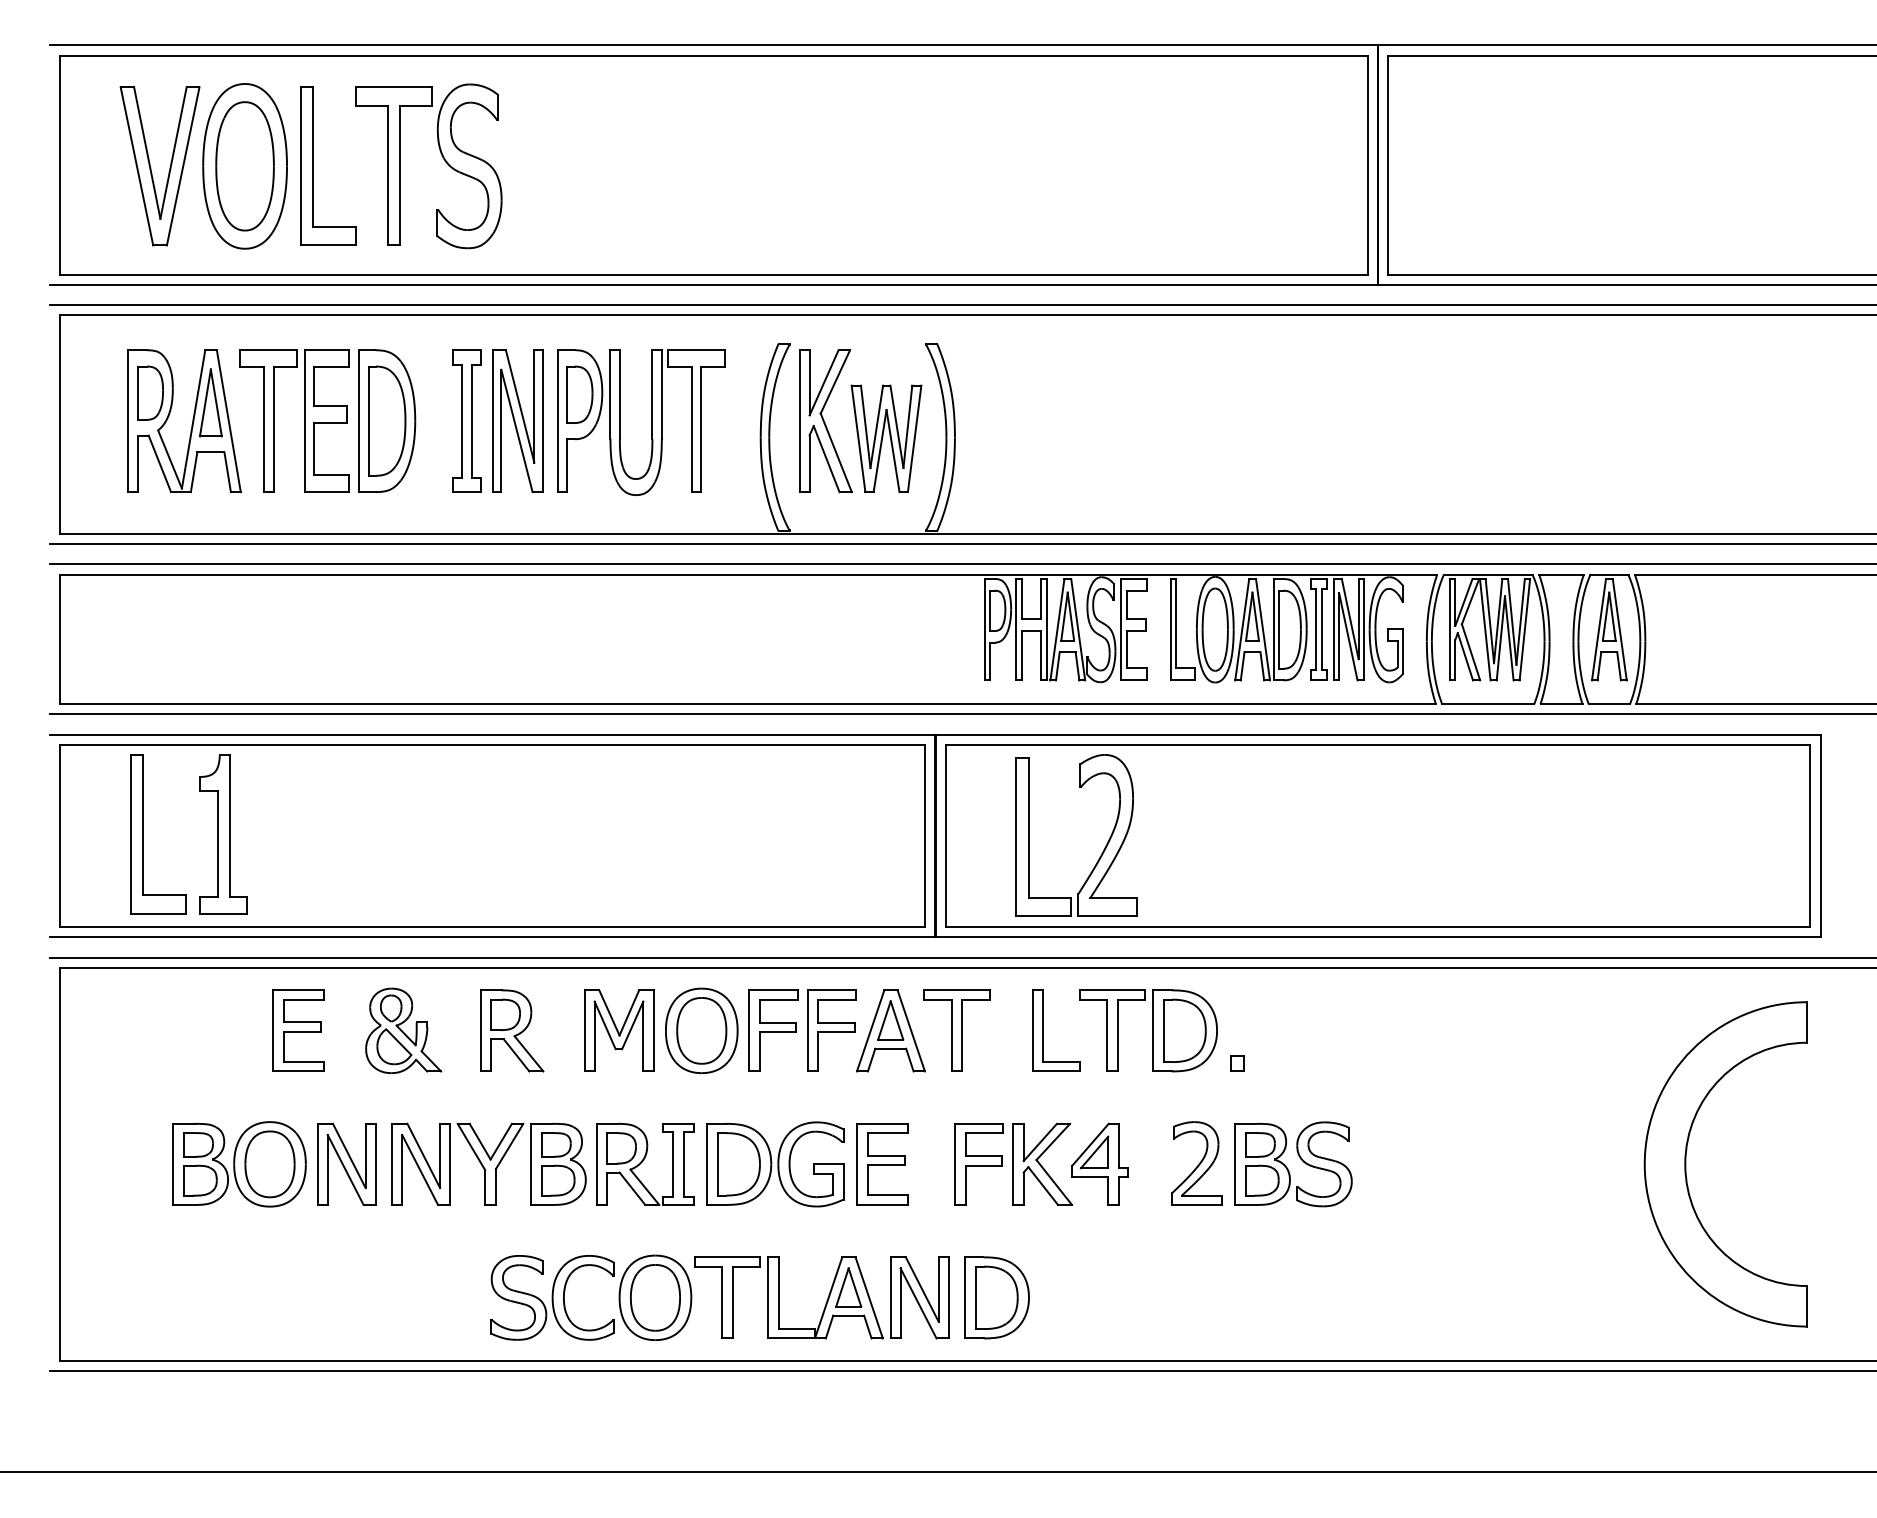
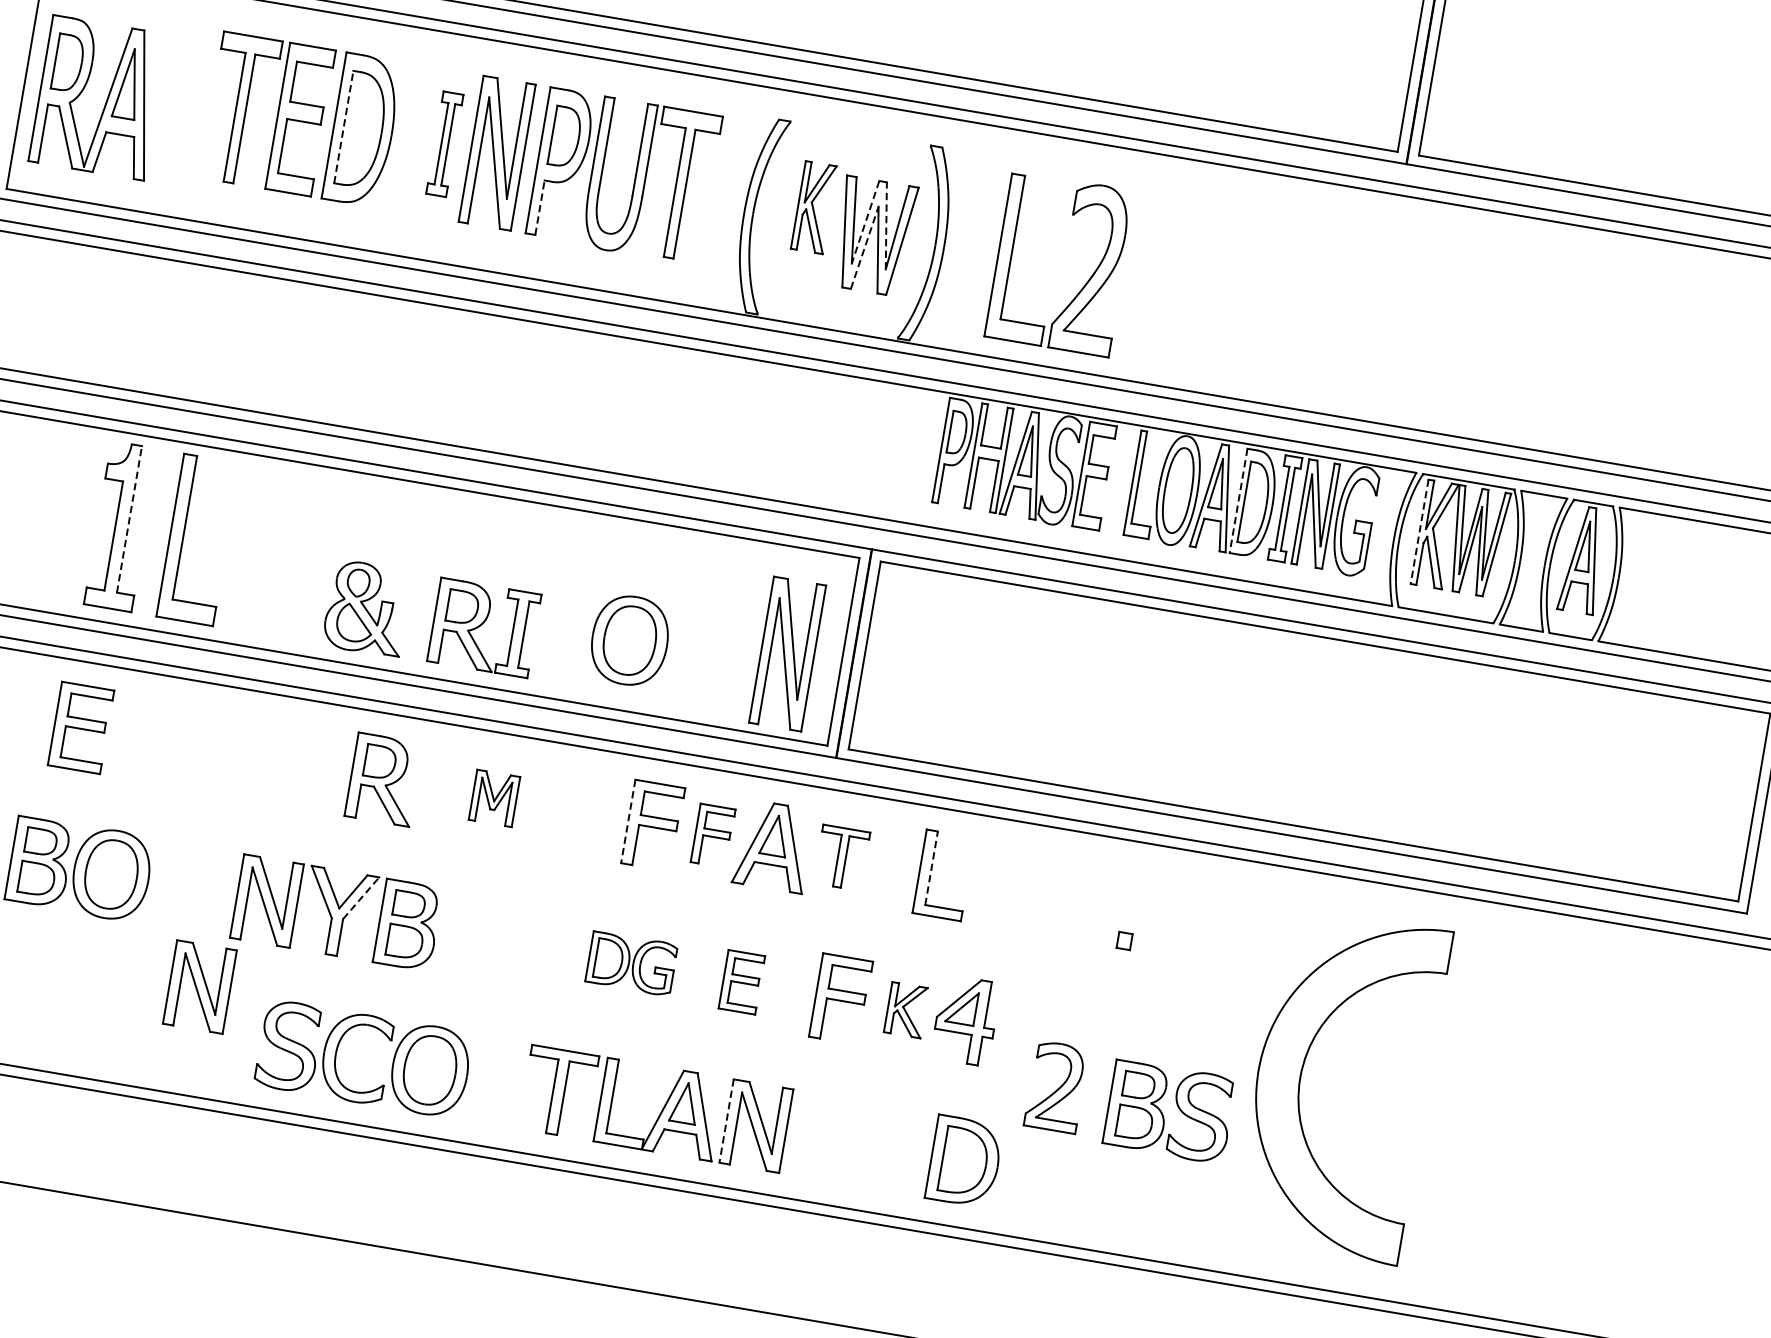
part: (466, 420) -> (444, 143), size x0.7
line: (368, 421) -> (343, 127), solid -> dashed
part: (825, 421) -> (813, 207), size x0.6
part: (191, 424) -> (105, 102), moved
line: (876, 426) -> (865, 221), solid -> dashed
line: (896, 426) -> (885, 225), solid -> dashed
line: (880, 451) -> (865, 248), solid -> dashed
line: (567, 465) -> (540, 207), solid -> dashed
line: (1273, 629) -> (1238, 500), solid -> dashed
line: (1449, 629) -> (1419, 531), solid -> dashed
line: (229, 825) -> (129, 518), solid -> dashed
part: (143, 834) -> (183, 537), moved
part: (872, 847) -> (787, 654), added
part: (1103, 849) -> (1085, 282), moved
line: (1043, 1026) -> (931, 868), solid -> dashed
part: (298, 1030) -> (80, 727), moved
part: (403, 1030) -> (367, 608), moved
part: (619, 1030) -> (494, 798), size x0.6
part: (701, 1030) -> (629, 640), moved
line: (749, 1030) -> (628, 821), solid -> dashed
part: (831, 1030) -> (712, 835), size x0.7
part: (956, 1030) -> (841, 857), size x0.7
part: (1148, 1030) -> (1039, 891), removed
line: (509, 1146) -> (361, 898), solid -> dashed
part: (346, 1163) -> (199, 986), moved
part: (1042, 1163) -> (906, 1009), size x0.6
part: (1196, 1163) -> (1056, 1087), moved
part: (645, 1164) -> (484, 628), moved
part: (775, 1164) -> (631, 963), size x0.6
part: (882, 1164) -> (741, 982), size x0.7
part: (1686, 1164) -> (1301, 1078), moved
part: (1288, 1168) -> (1163, 1114), moved
part: (565, 1291) -> (338, 1047), moved
line: (890, 1297) -> (726, 1120), solid -> dashed
part: (996, 1297) -> (964, 1161), moved

